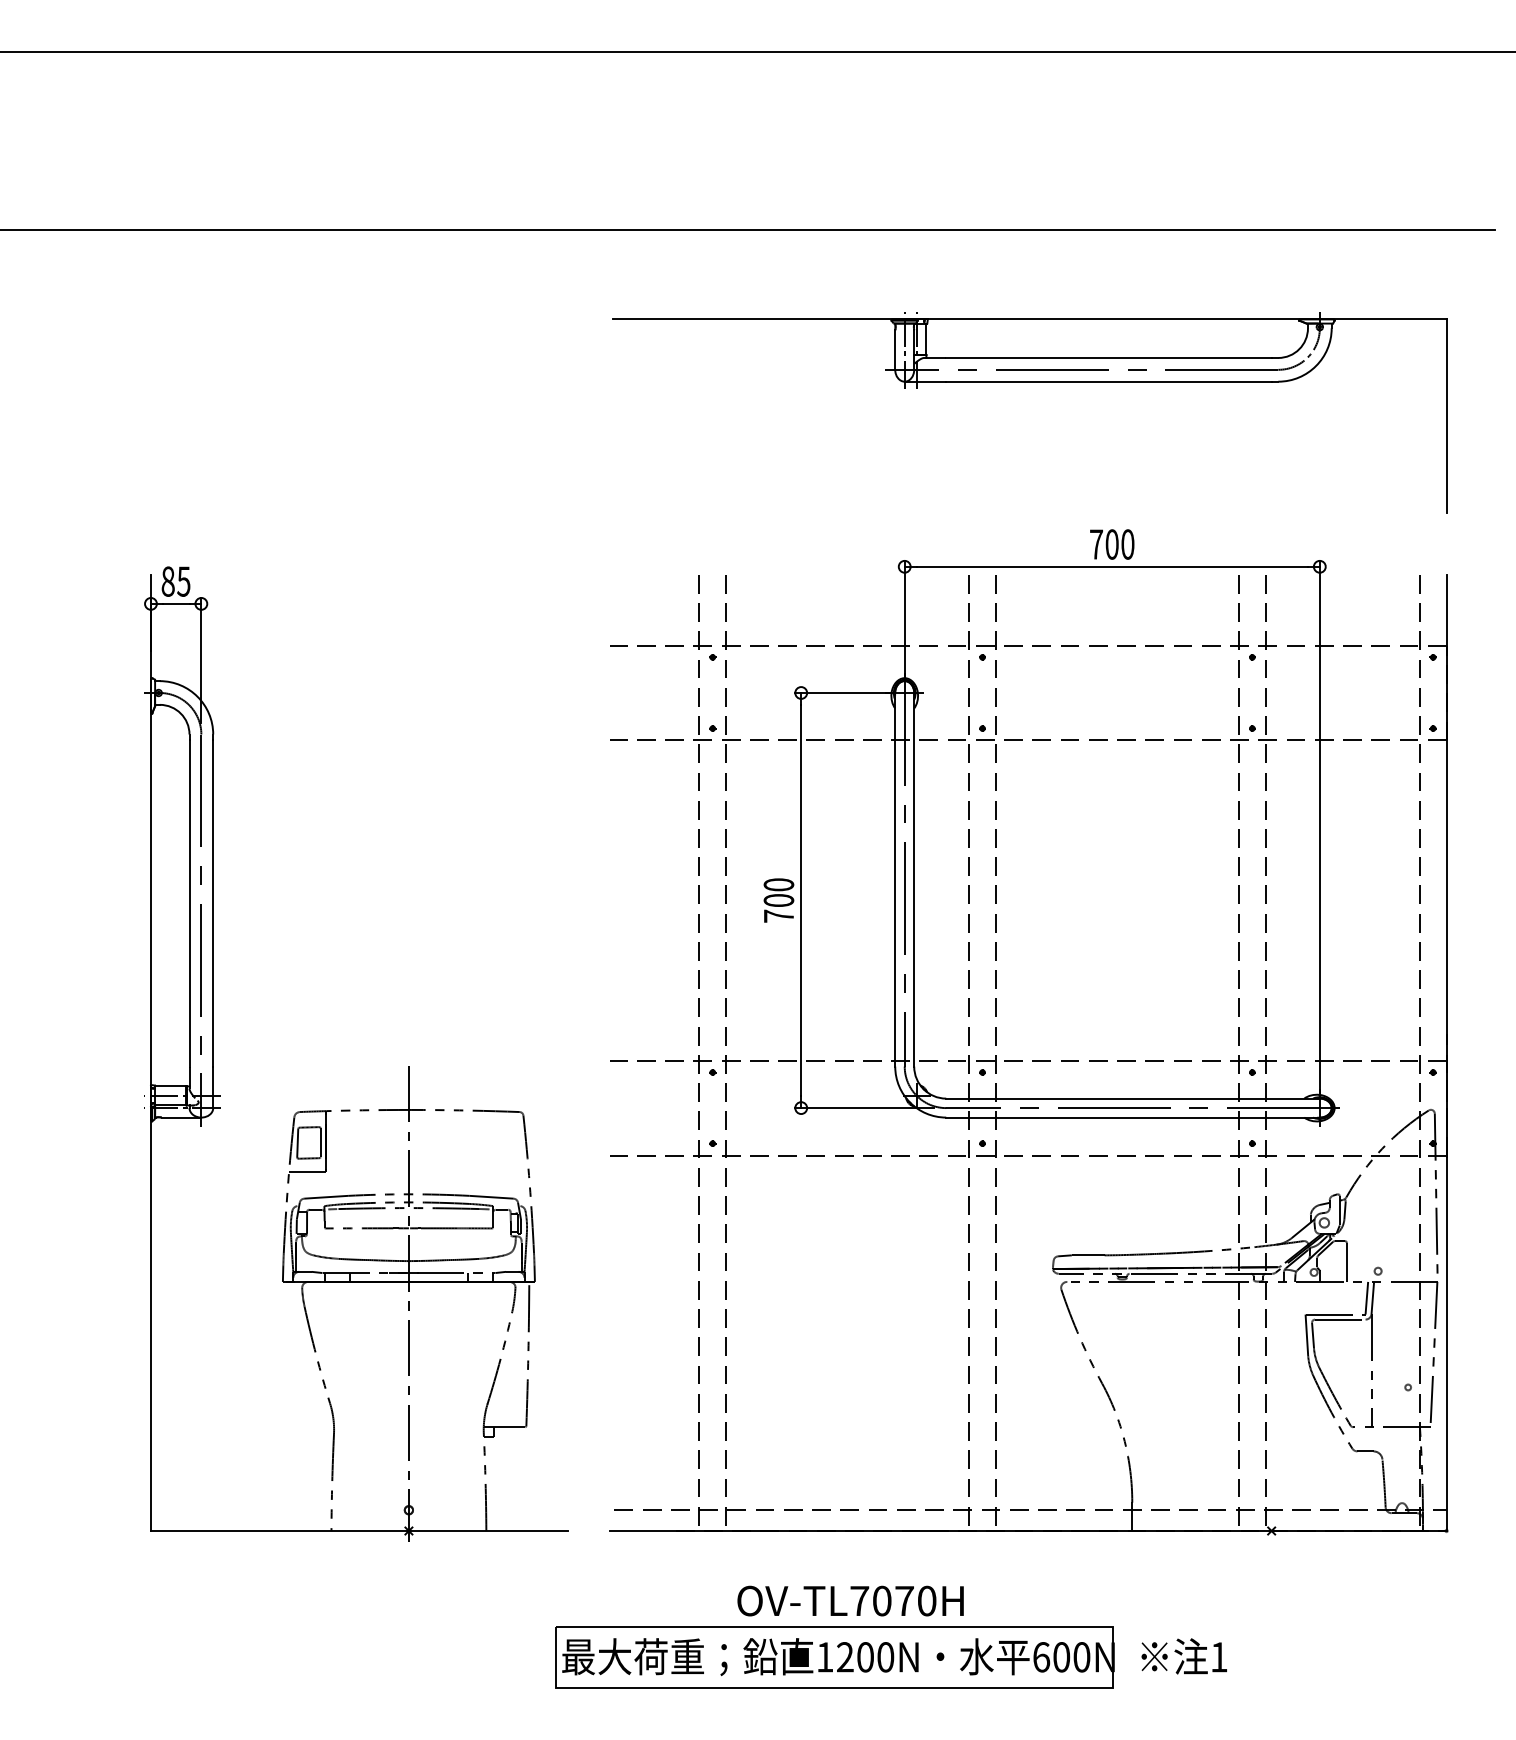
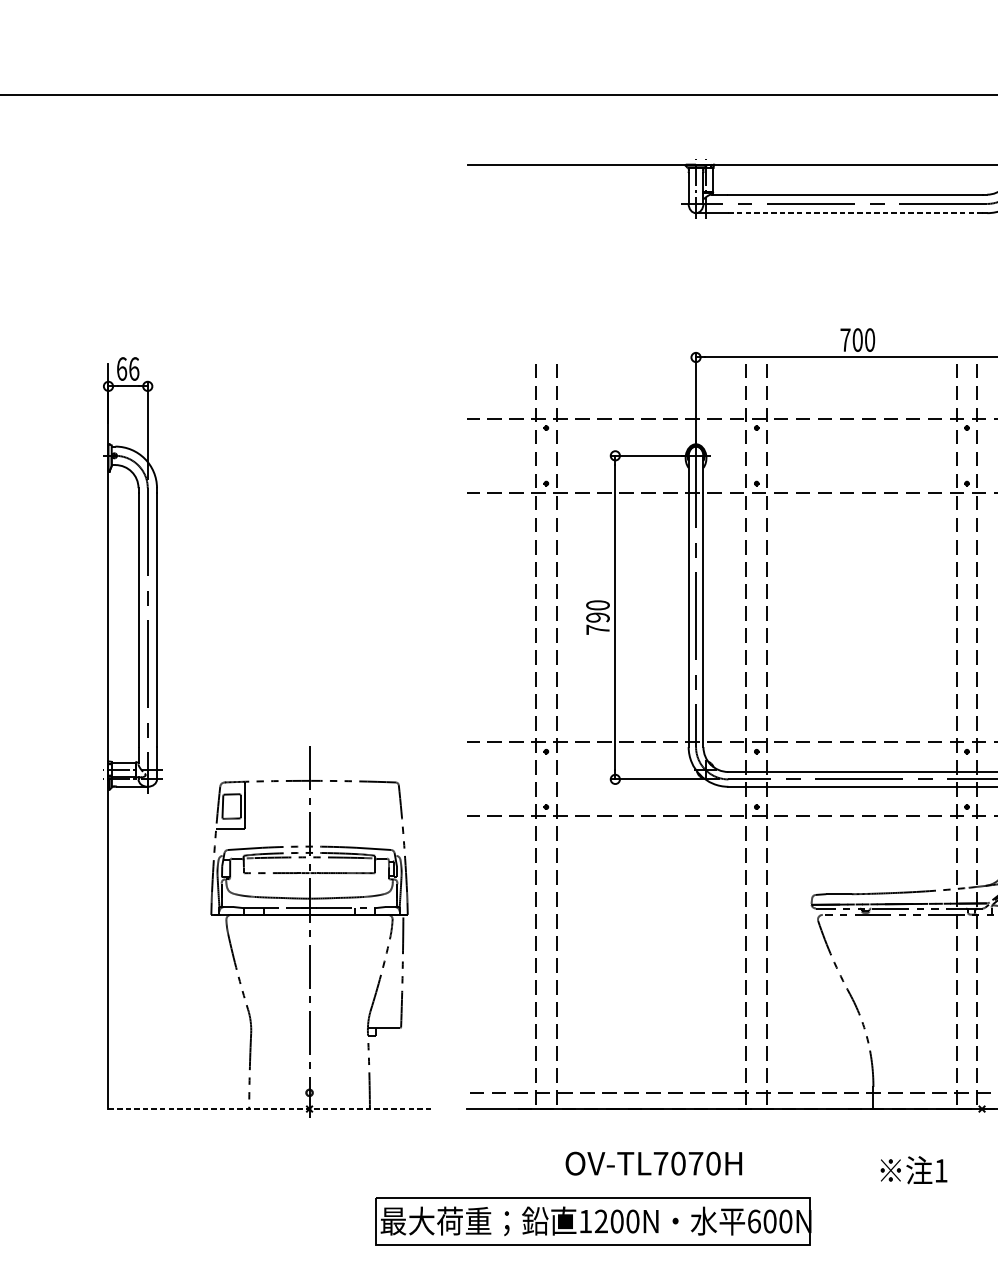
line: (1109, 381) -> (855, 213), solid -> dashed
text: (175, 581) -> (127, 368), 85 -> 66
text: (778, 900) -> (597, 617), 700 -> 790
line: (359, 1531) -> (271, 1109), solid -> dashed
text: (1183, 1656) -> (913, 1170), moved
part: (834, 1657) -> (592, 1221), moved

